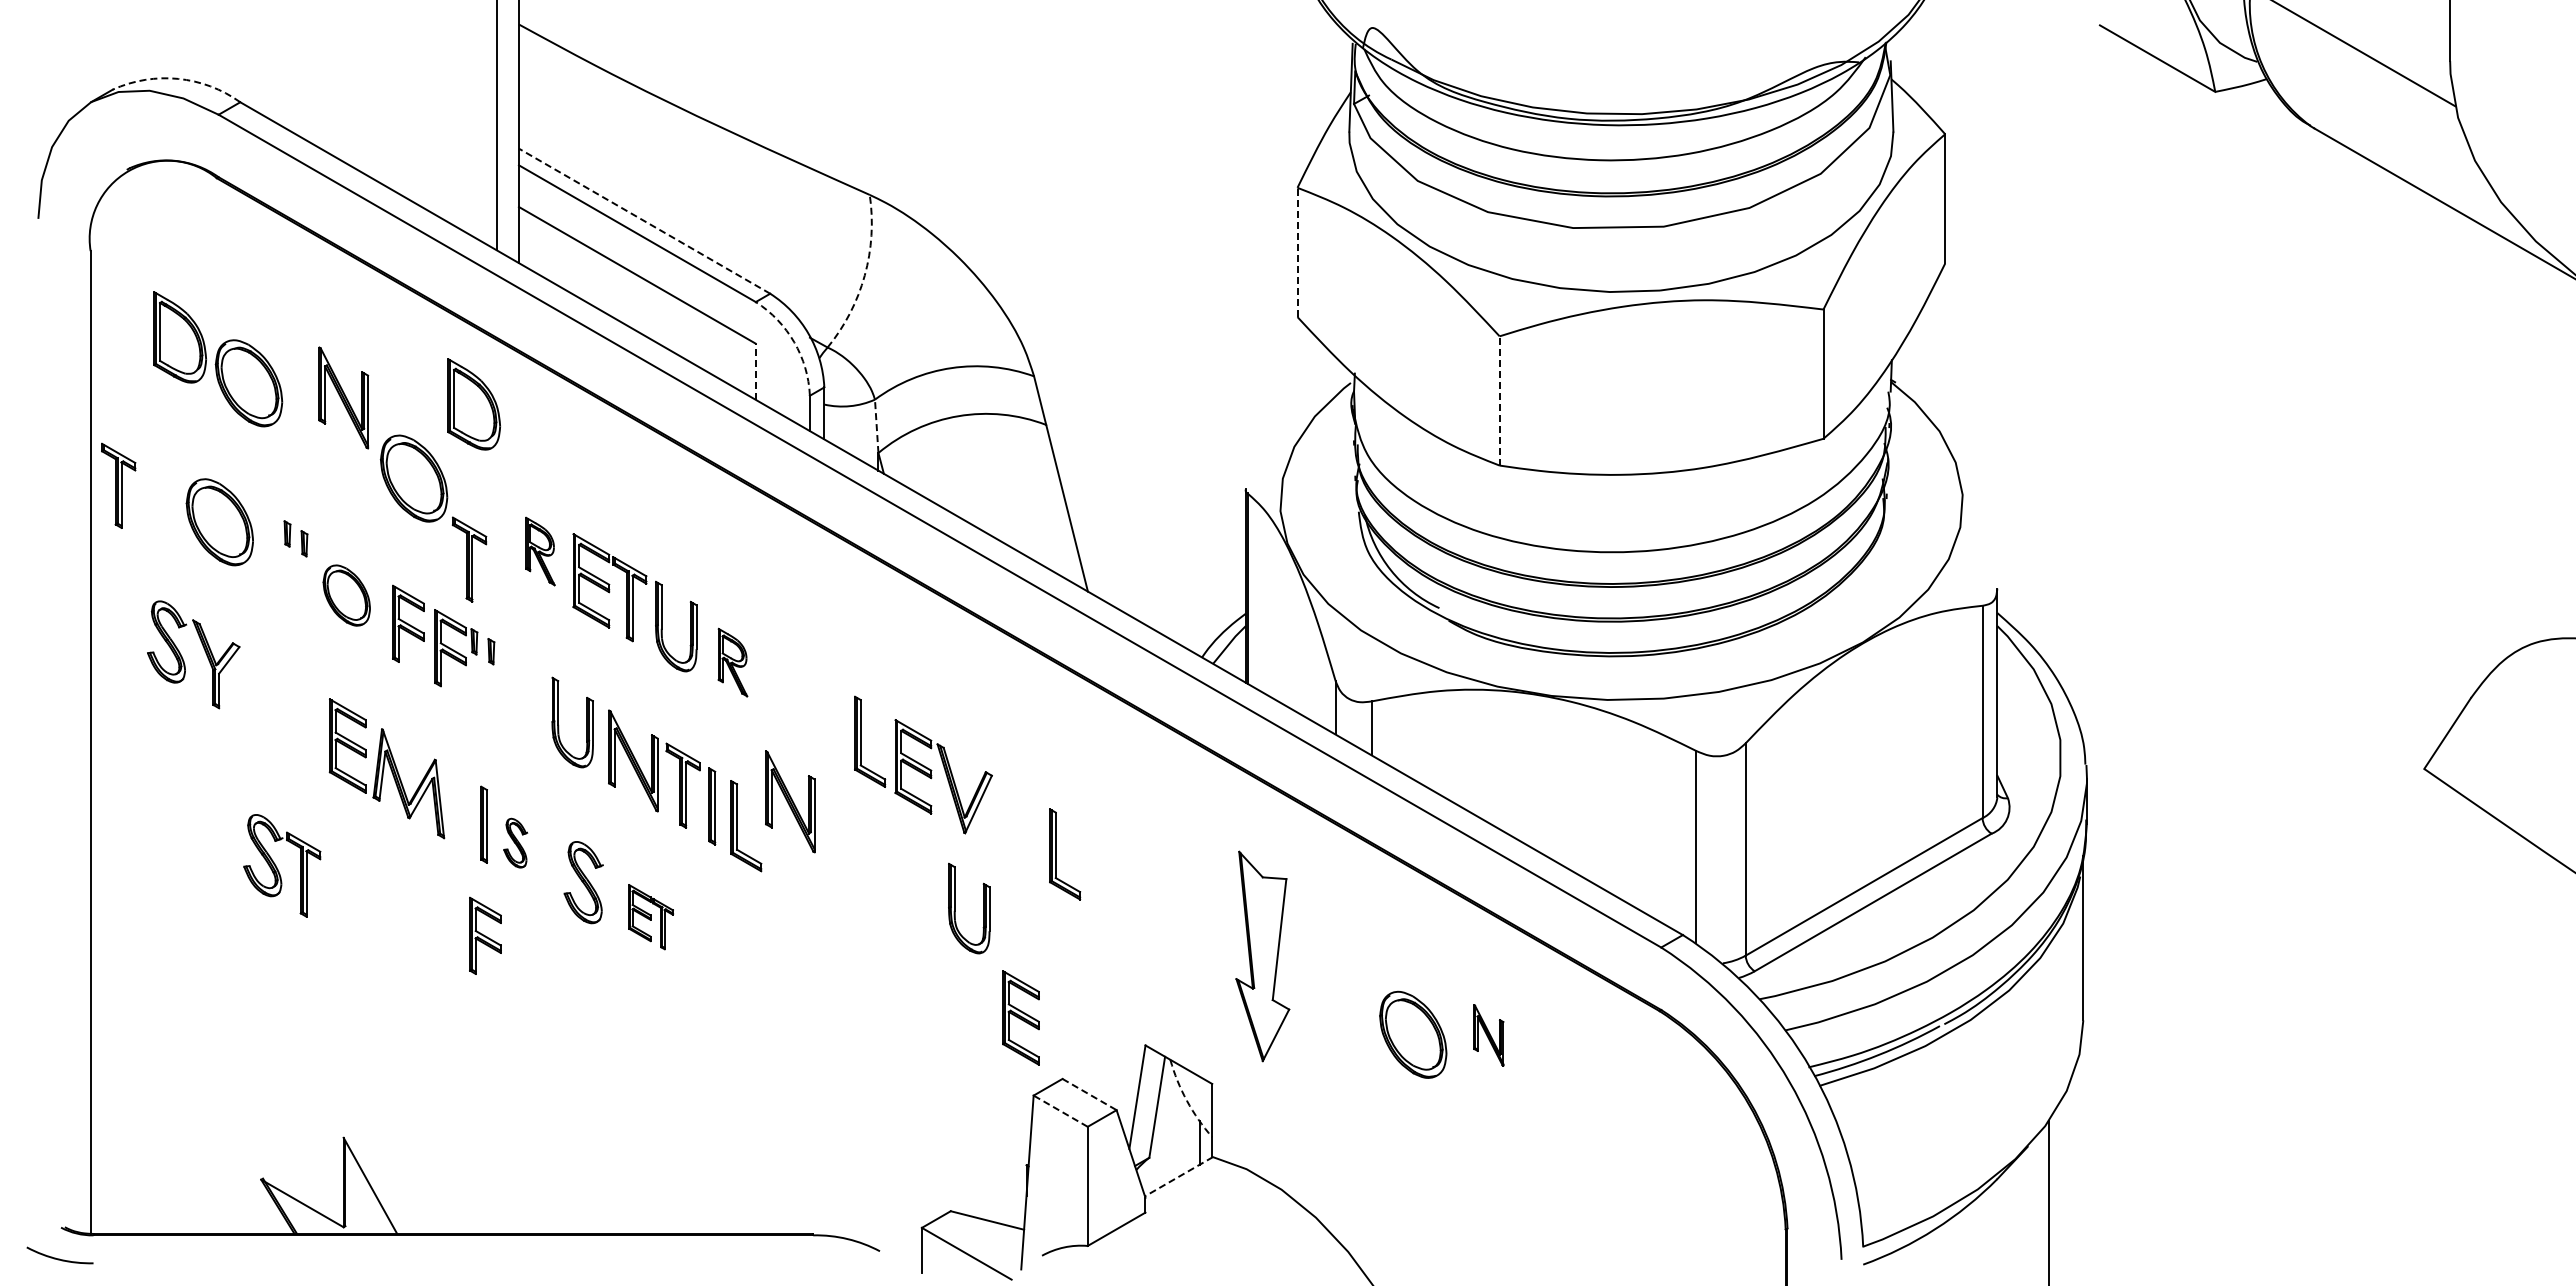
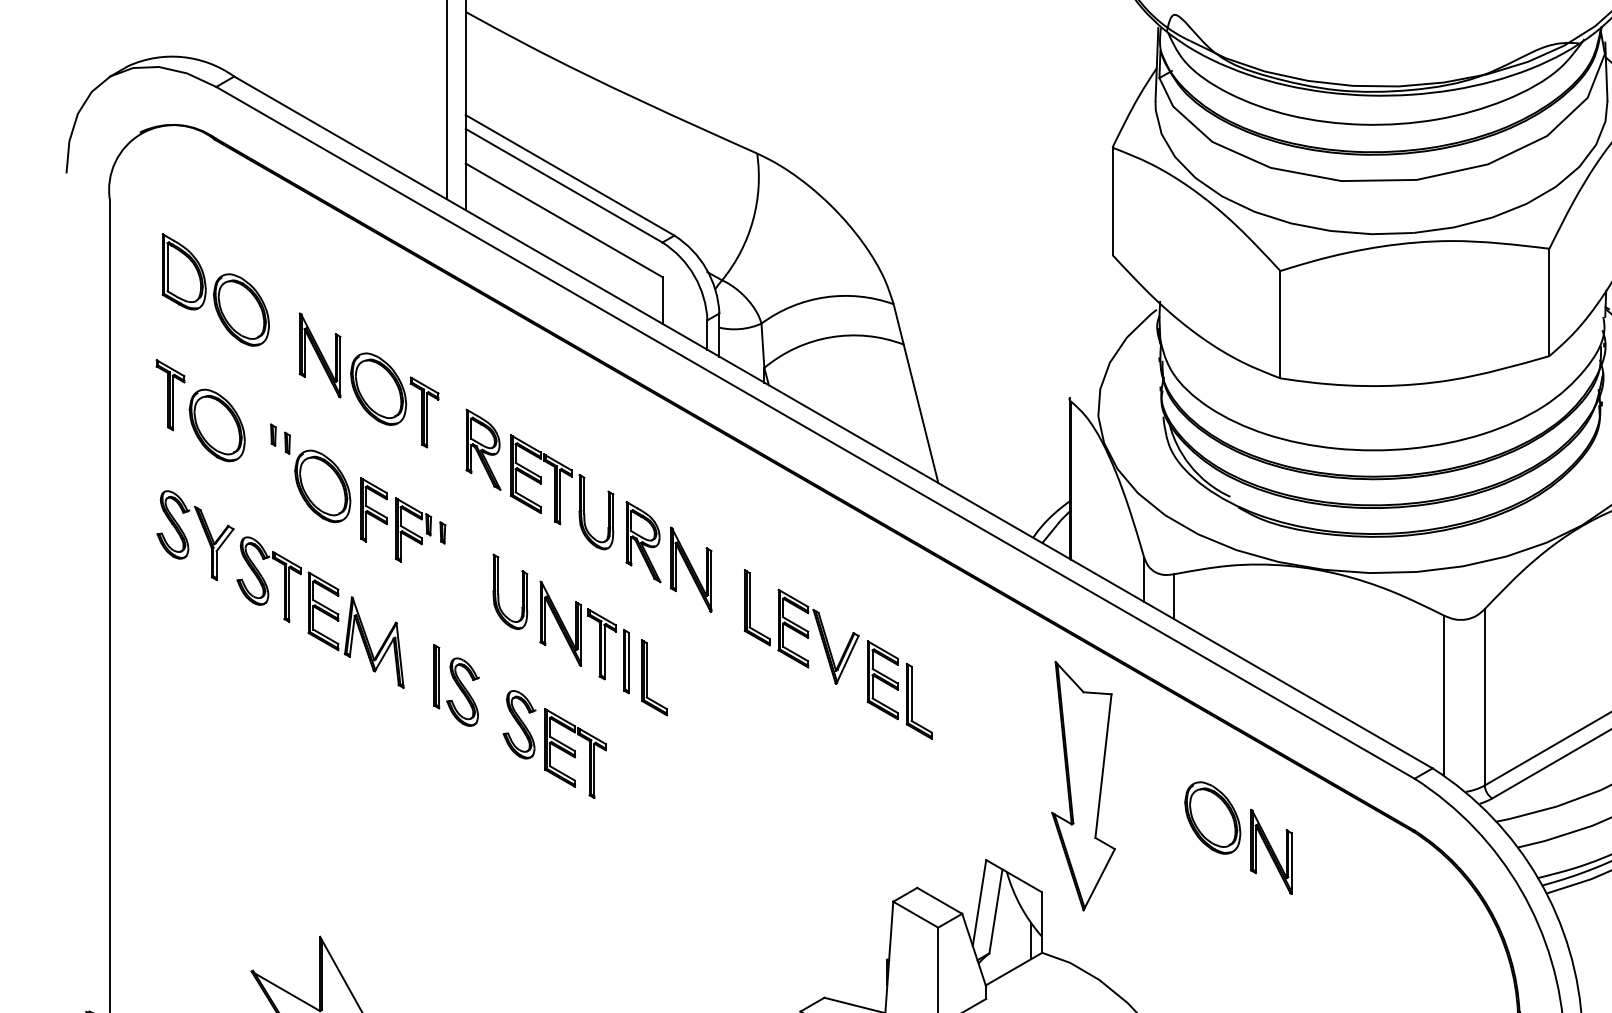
arc: (178, 78) -> (182, 56), dashed -> solid
line: (644, 220) -> (570, 174), dashed -> solid
line: (1297, 252) -> (1112, 201), dashed -> solid
arc: (864, 275) -> (752, 220), dashed -> solid
arc: (794, 342) -> (694, 276), dashed -> solid
line: (755, 371) -> (662, 300), dashed -> solid
part: (343, 397) -> (319, 355), moved
line: (1499, 400) -> (1280, 324), dashed -> solid
part: (473, 404) -> (427, 327), removed
line: (876, 426) -> (762, 345), dashed -> solid
part: (118, 485) -> (170, 394), moved
part: (540, 551) -> (483, 449), size x1.43
part: (469, 559) -> (424, 412), moved
part: (346, 595) -> (322, 486), size x1.43
part: (732, 662) -> (643, 541), size x1.43
part: (790, 801) -> (691, 569), moved
part: (515, 842) -> (462, 691), size x1.67
part: (282, 865) -> (269, 579), moved
part: (955, 908) -> (828, 746), removed
part: (650, 916) -> (575, 752), size x1.67
part: (485, 935) -> (437, 768), removed
part: (1262, 956) -> (1083, 786), size x1.43
part: (1020, 1017) -> (882, 679), moved
part: (1413, 1034) -> (1212, 817), moved
part: (1488, 1035) -> (1271, 851), size x1.67
line: (1090, 1094) -> (940, 900), dashed -> solid
arc: (1186, 1100) -> (1020, 905), dashed -> solid
line: (1060, 1110) -> (915, 914), dashed -> solid
line: (1178, 1176) -> (1013, 968), dashed -> solid

